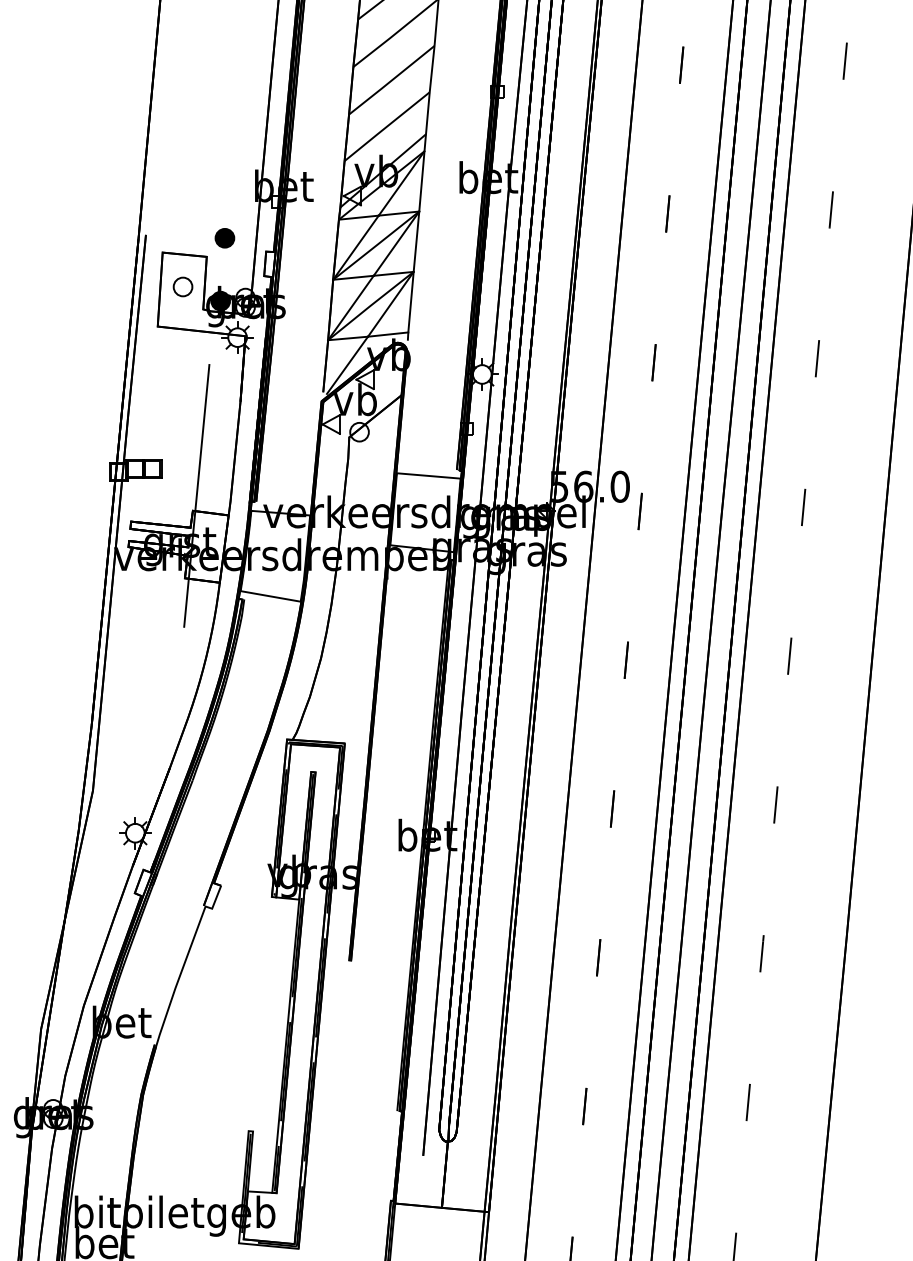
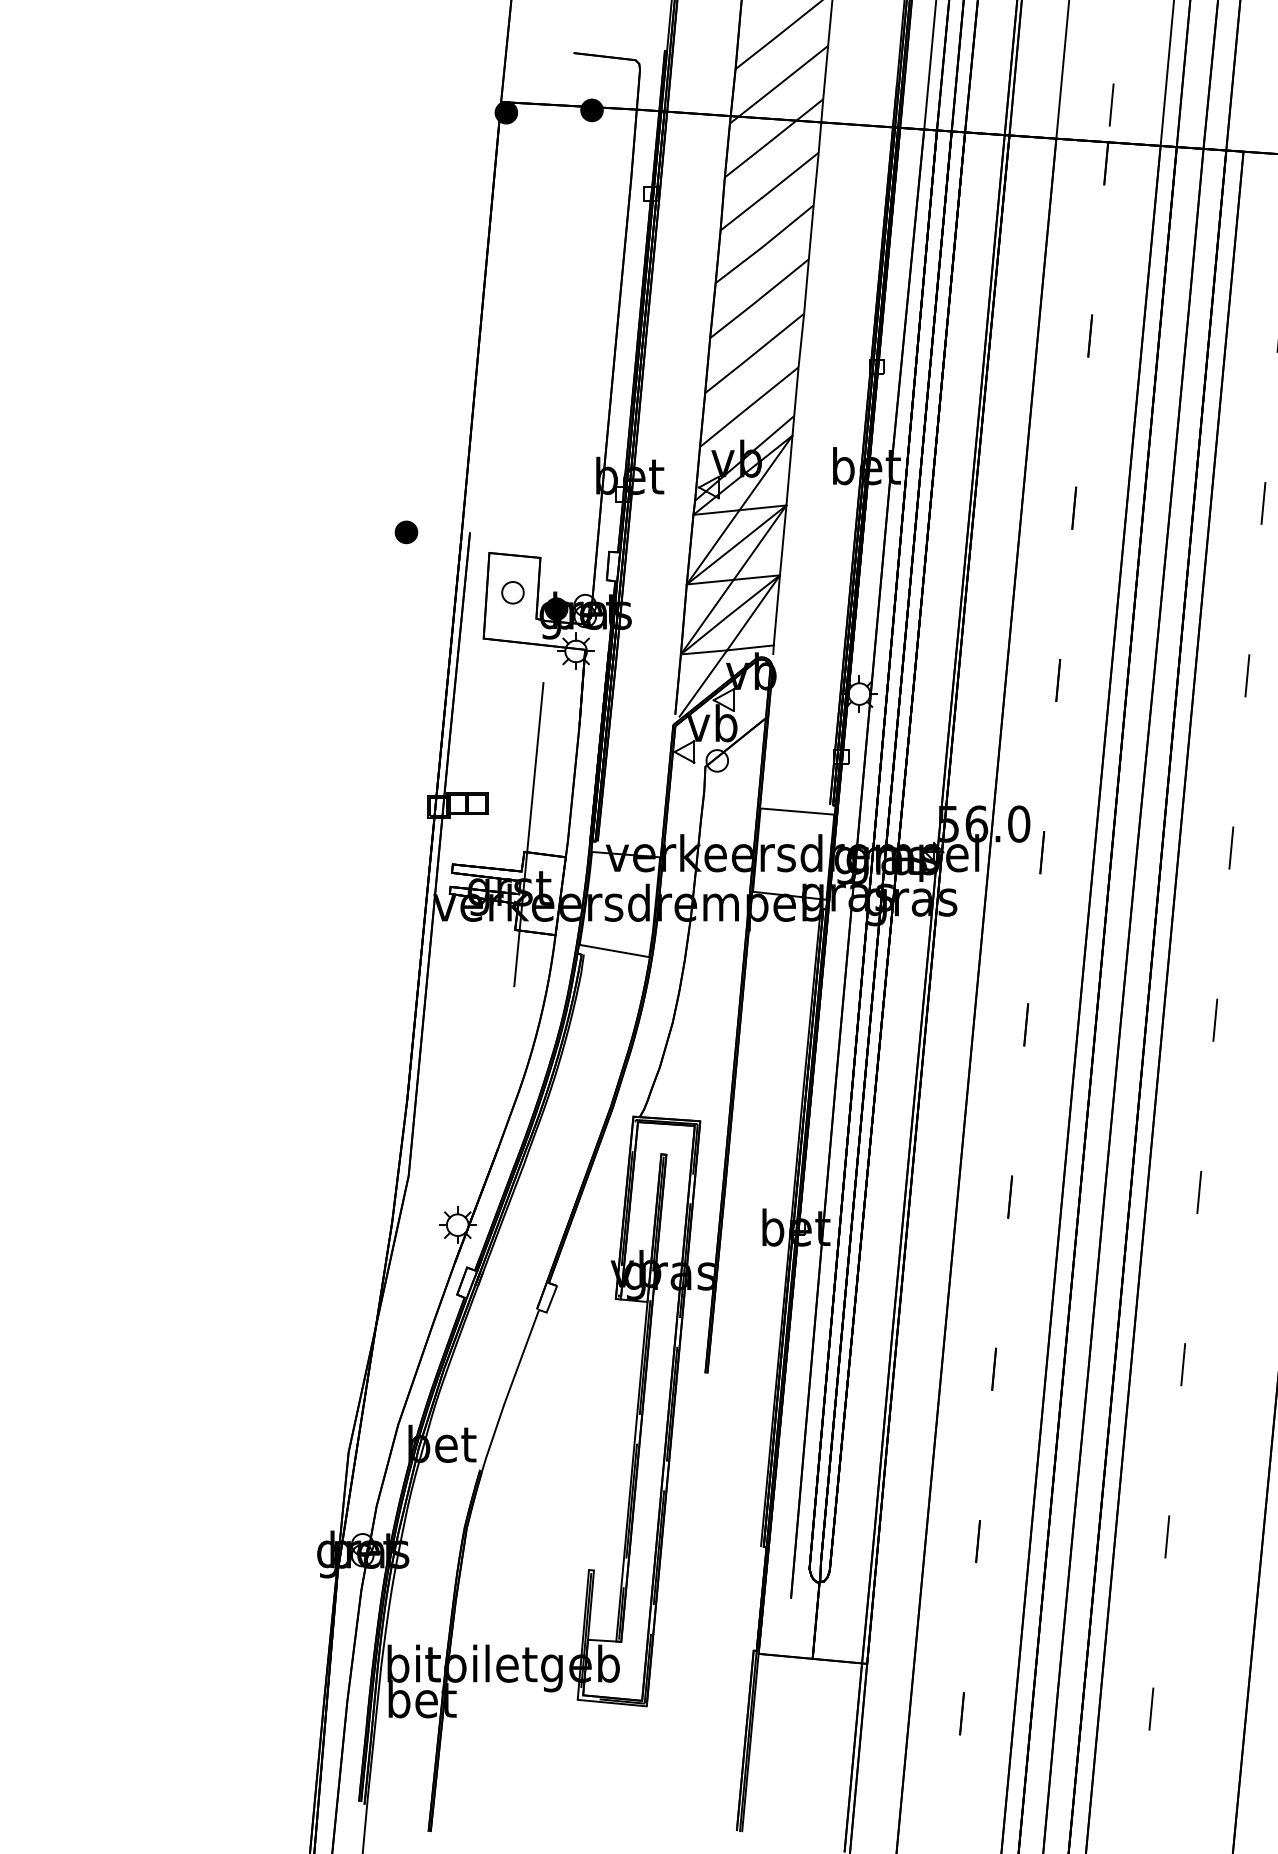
part: (224, 238) -> (406, 532), moved

